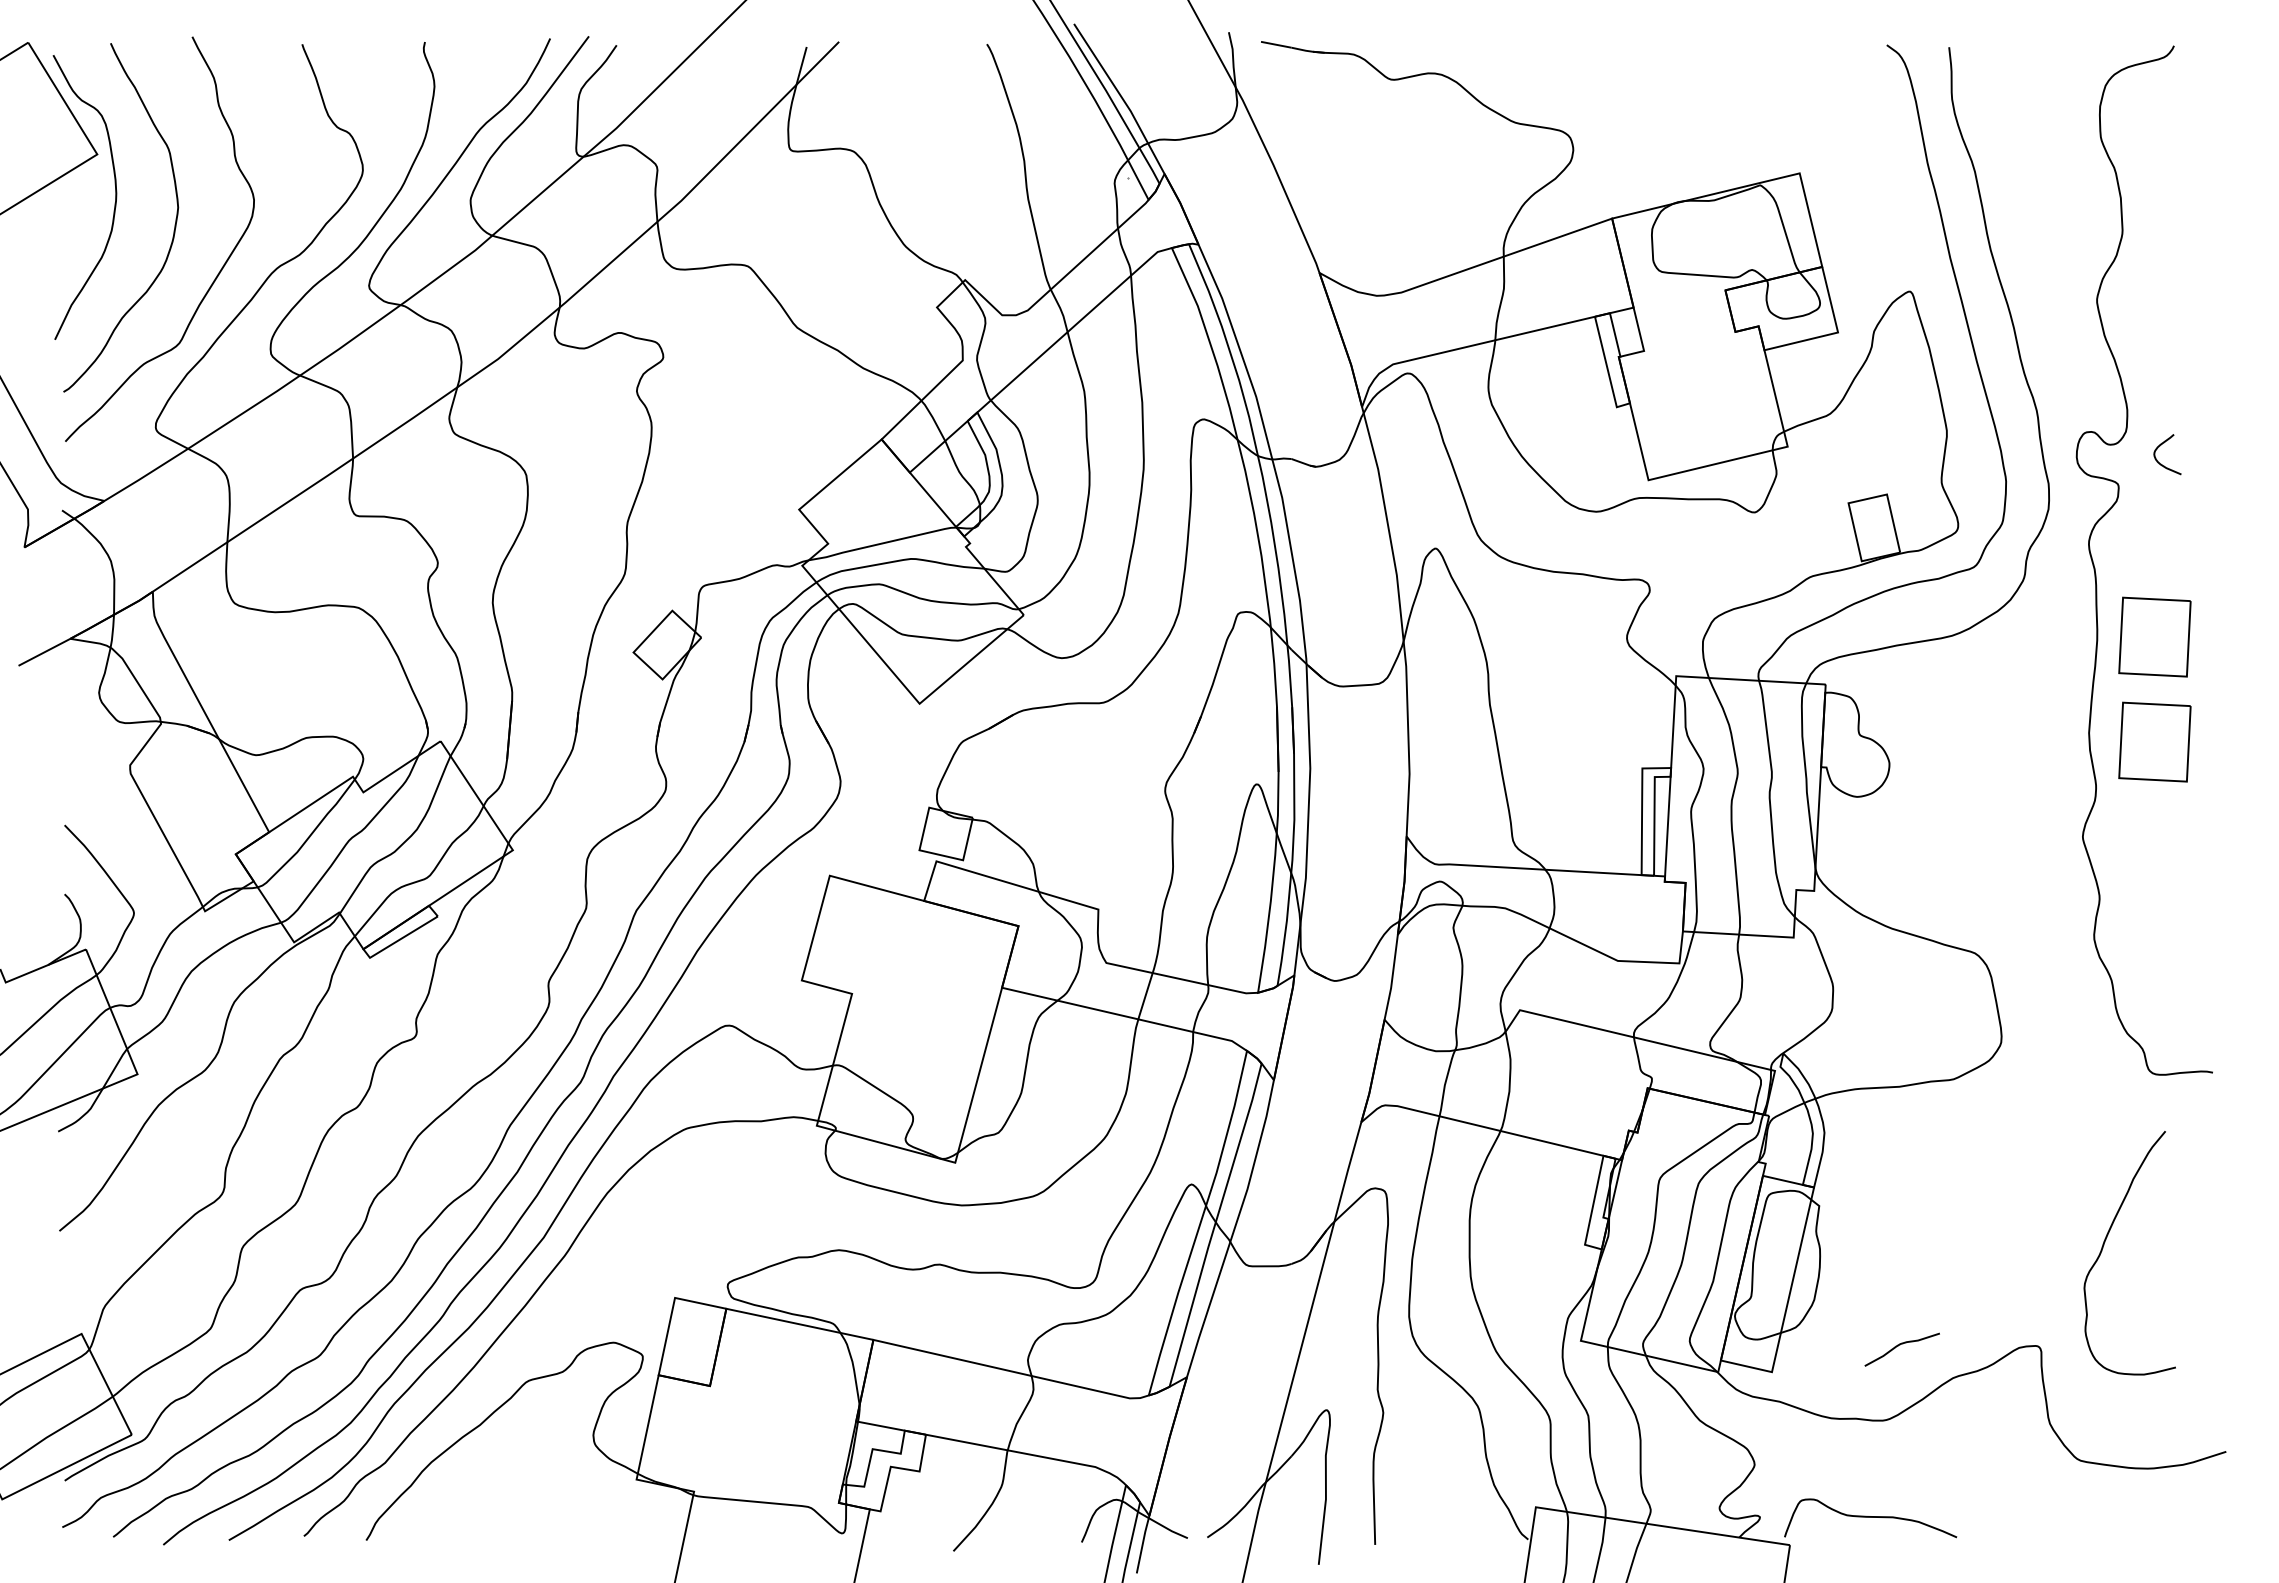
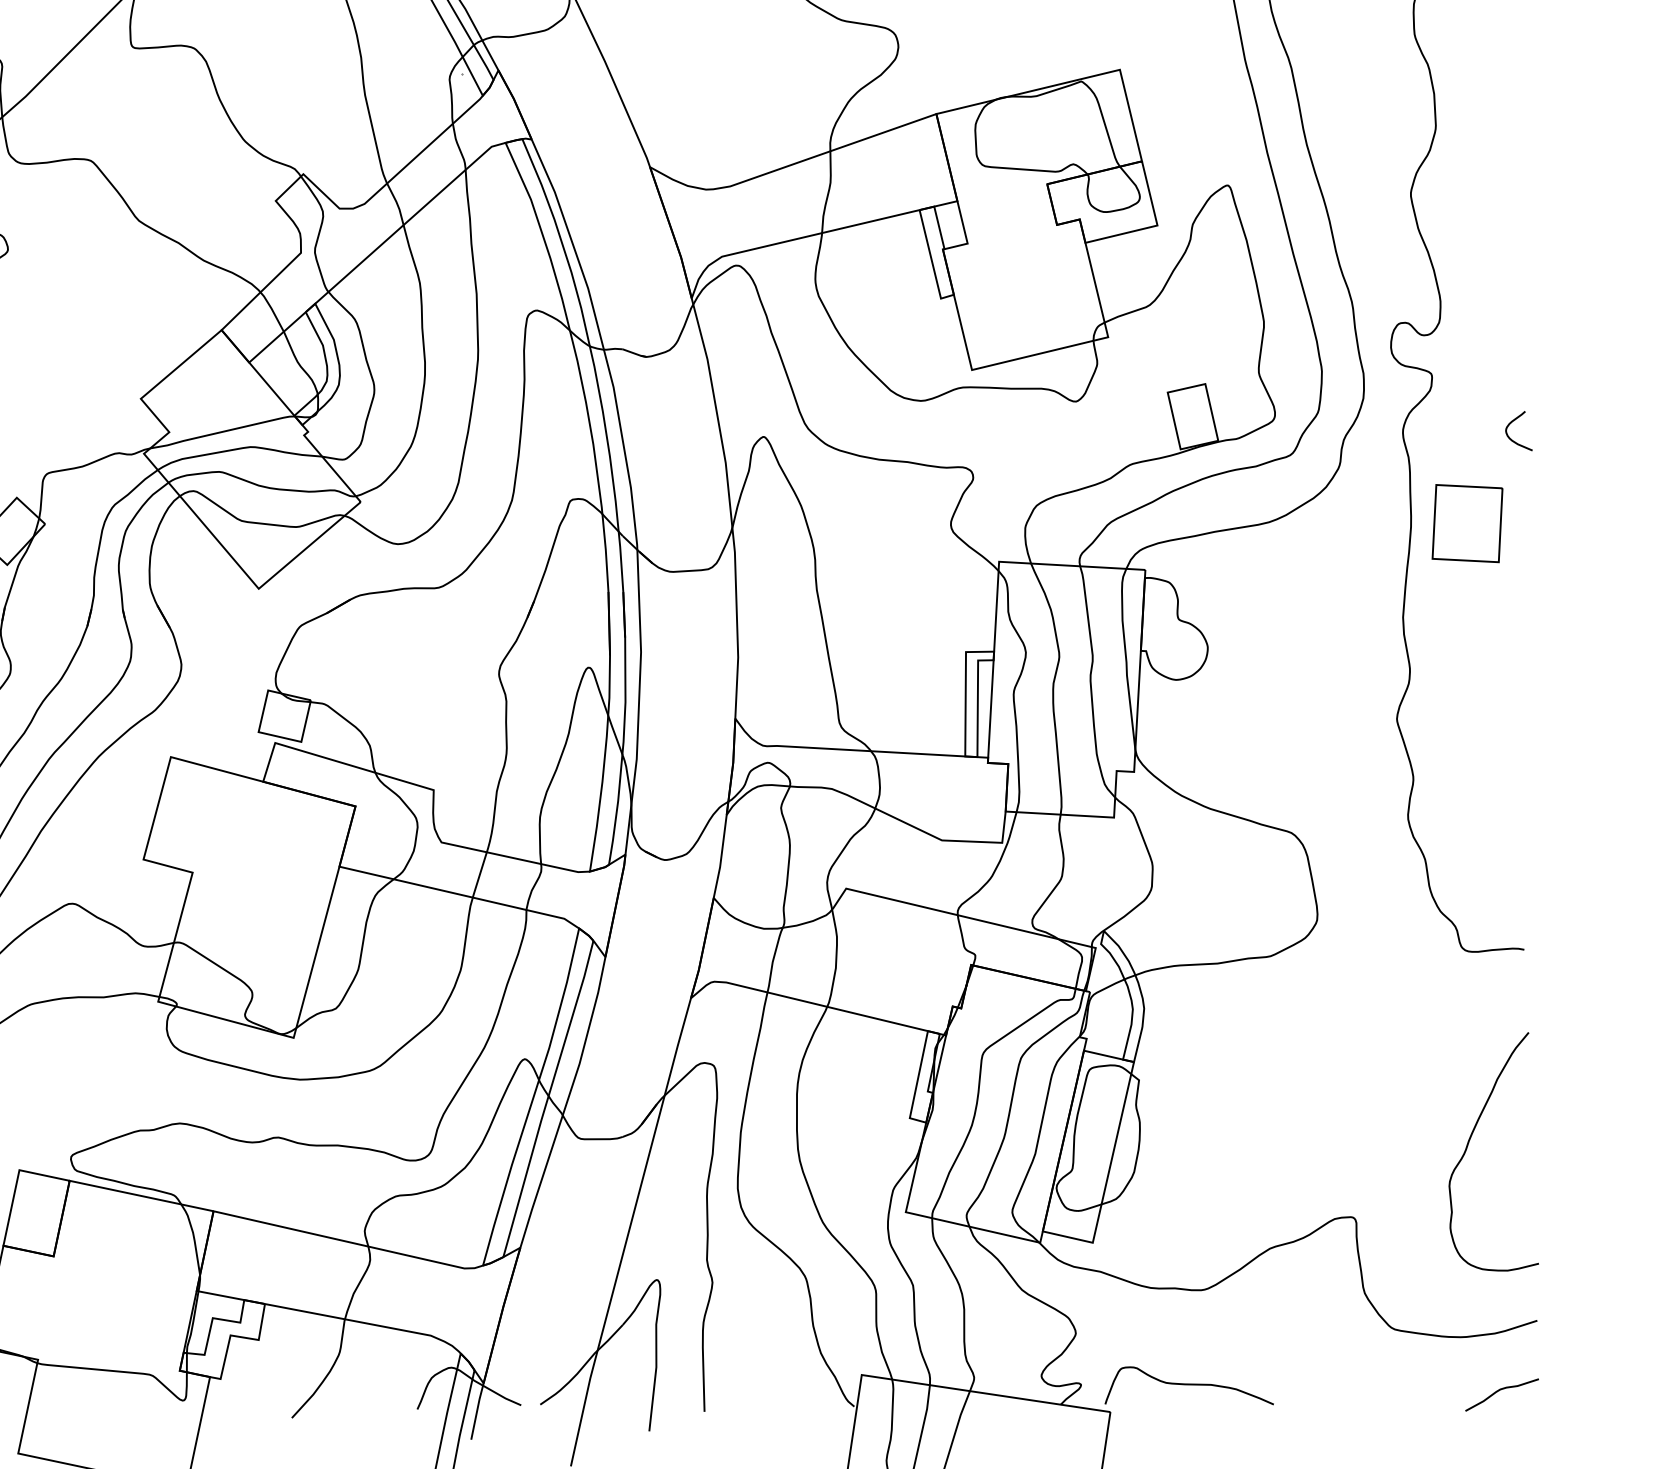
curve: (2160, 446) -> (1512, 423), moved
part: (2154, 741) -> (1467, 625), removed
curve: (2104, 1245) -> (1469, 1144), moved
curve: (1900, 1345) -> (1500, 1390), moved

